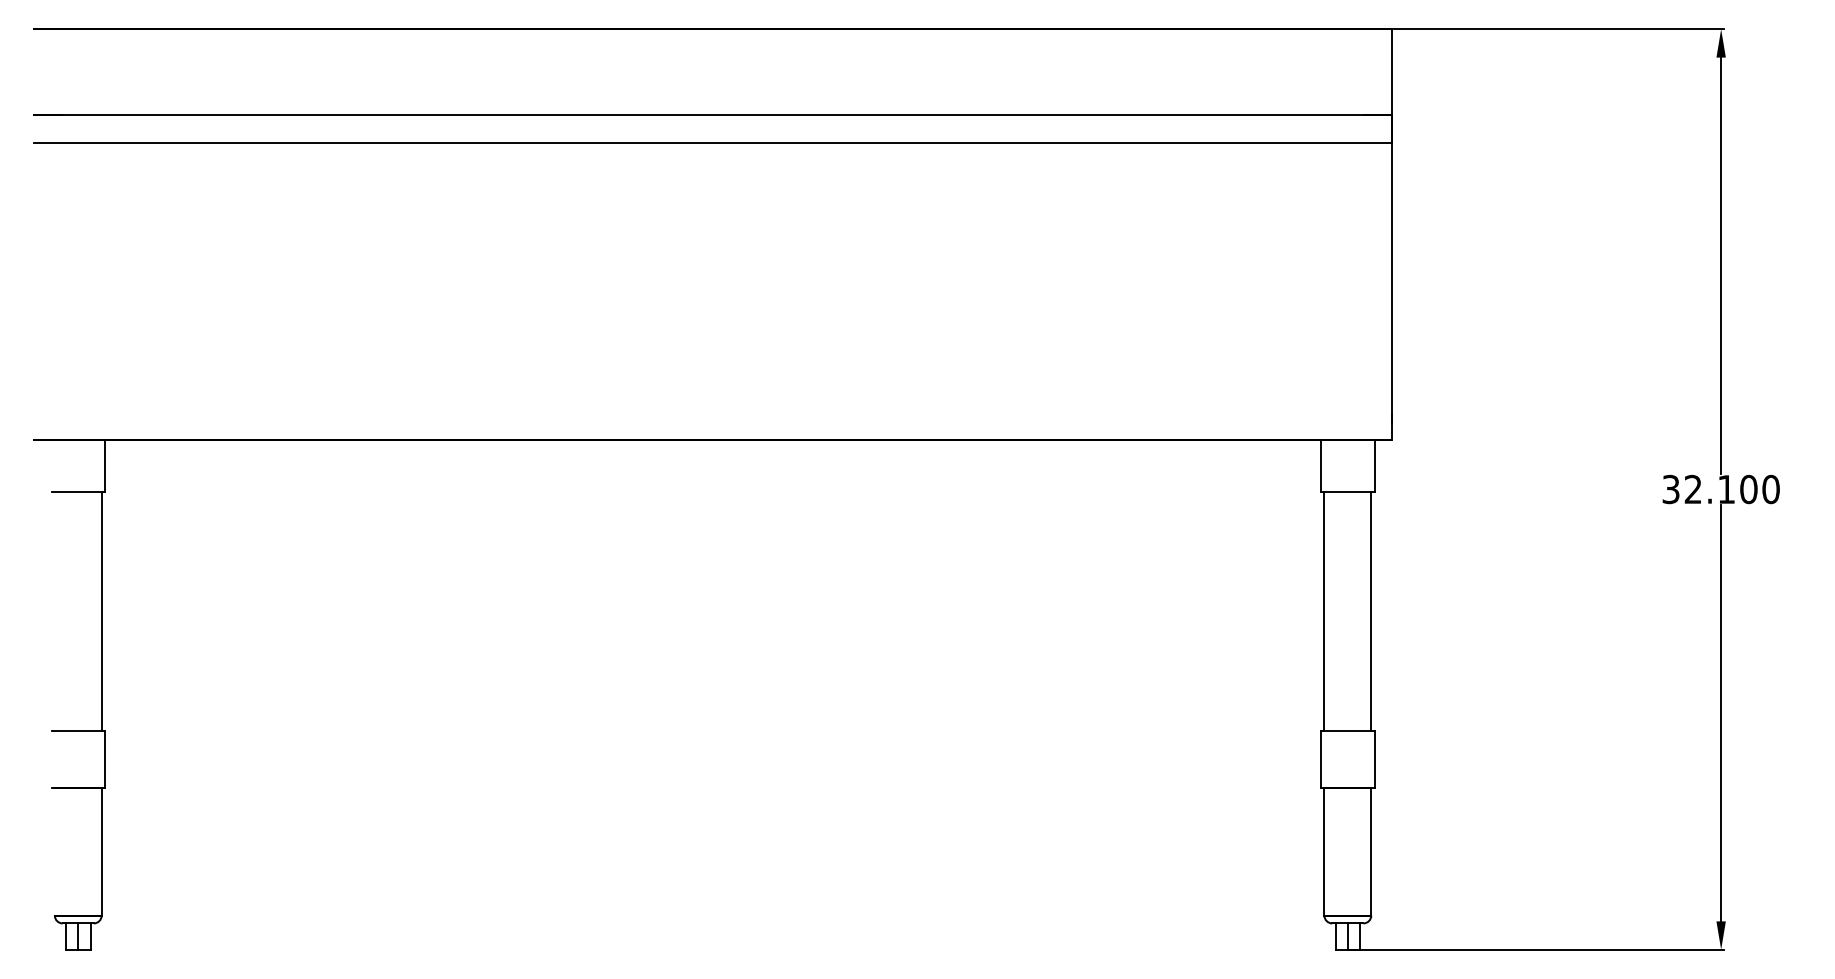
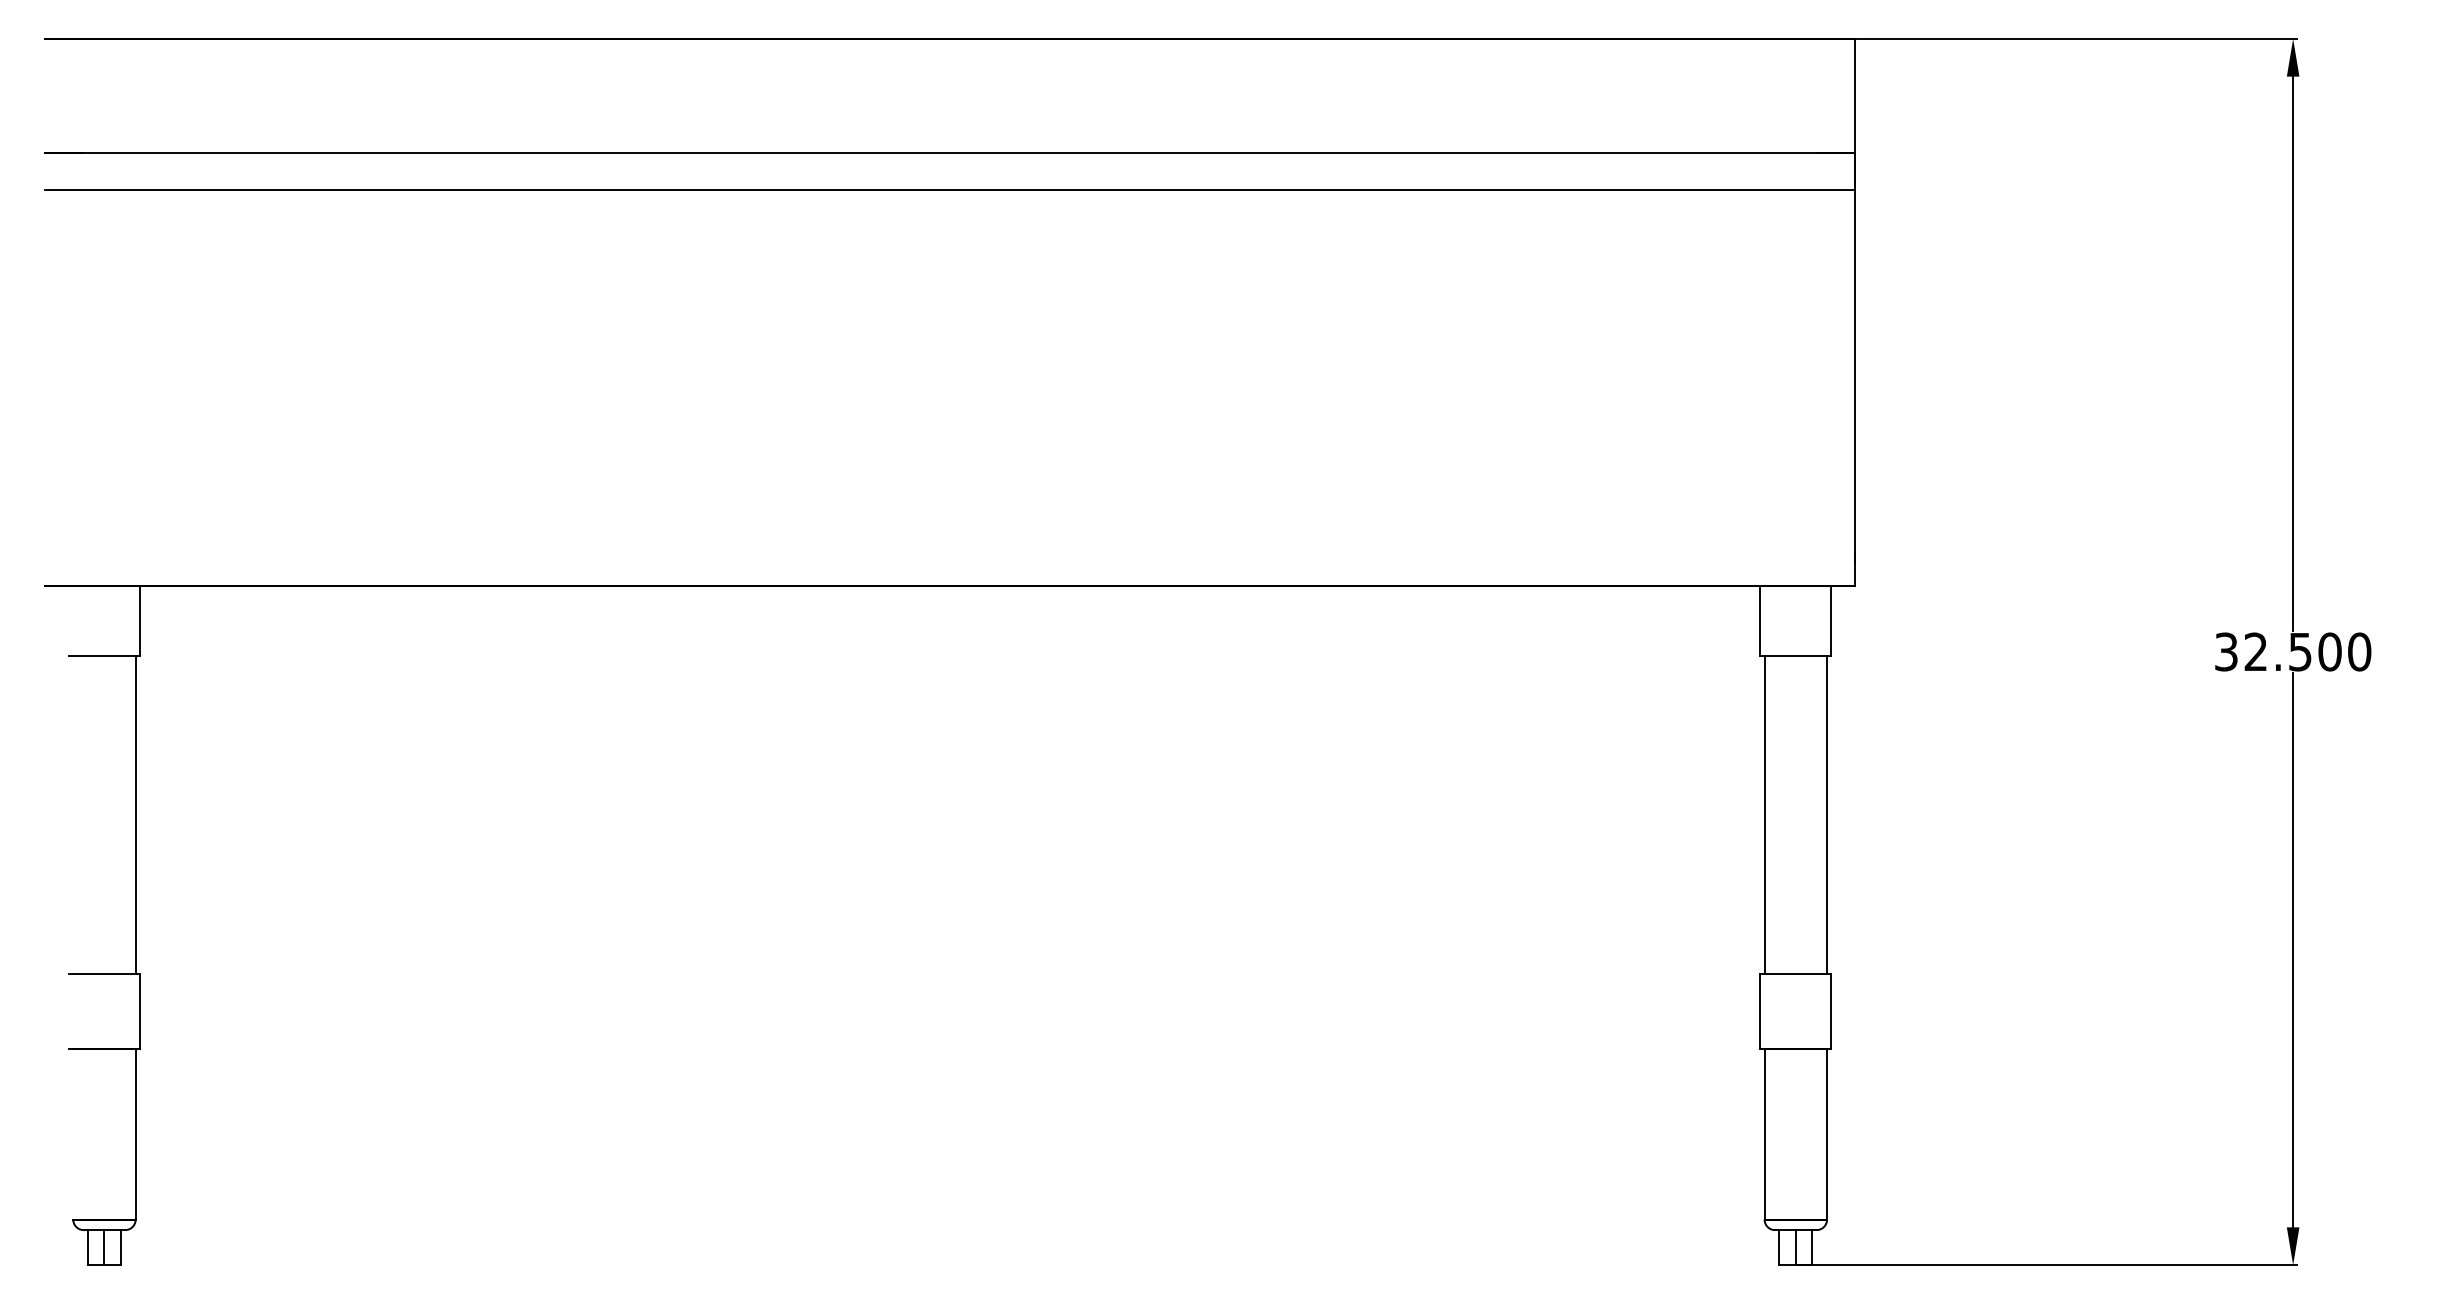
text: (1726, 489) -> (2300, 652), 32.100 -> 32.500

